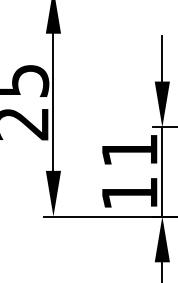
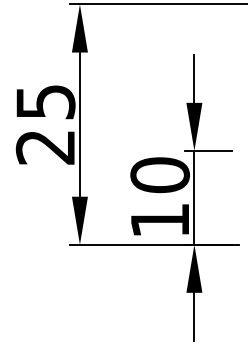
text: (130, 150) -> (160, 175), 11 -> 10

